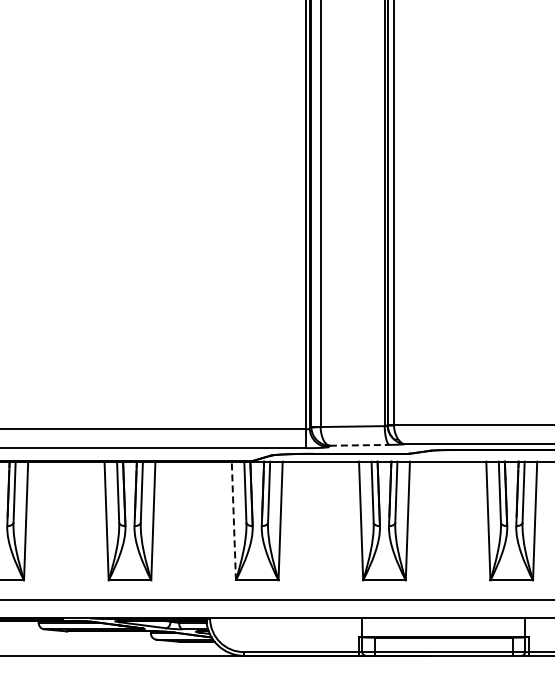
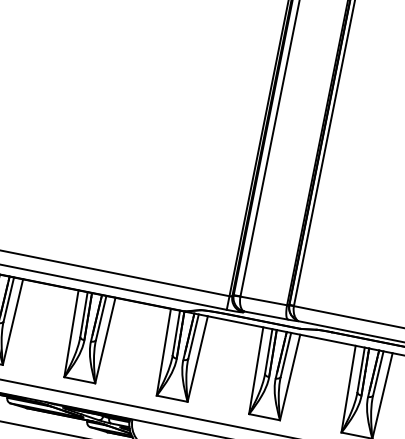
line: (359, 445) -> (265, 315), dashed -> solid
line: (233, 520) -> (163, 351), dashed -> solid

